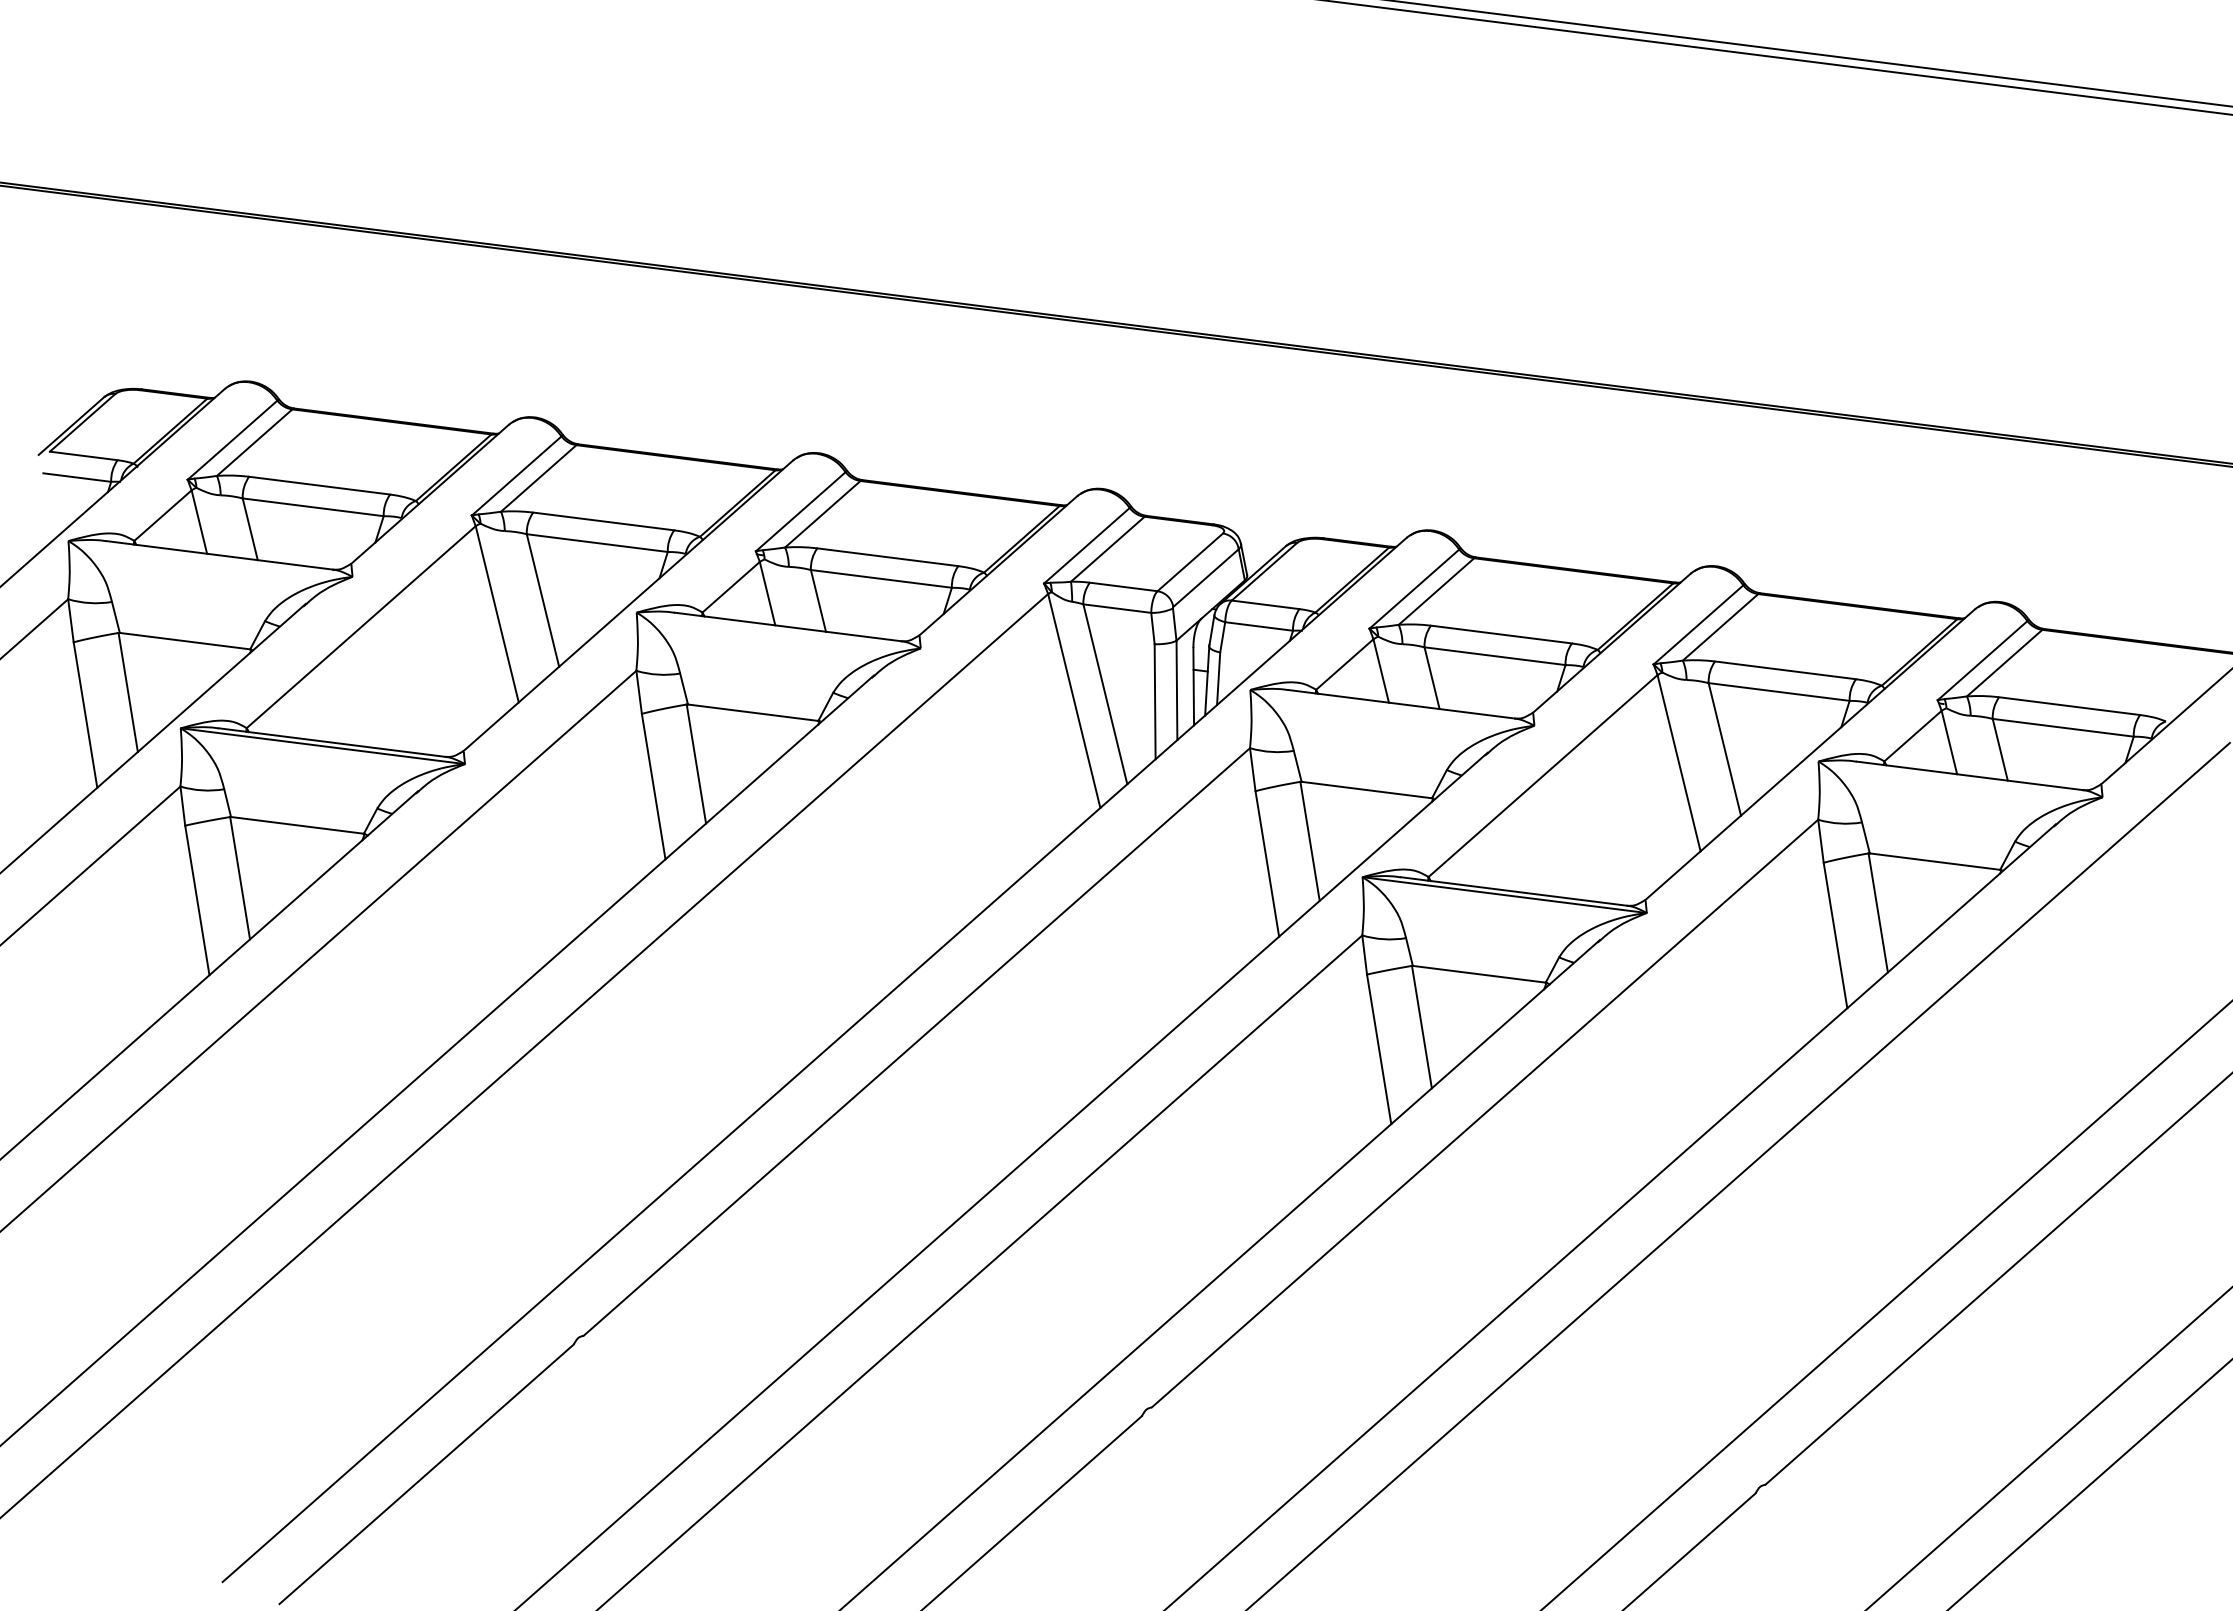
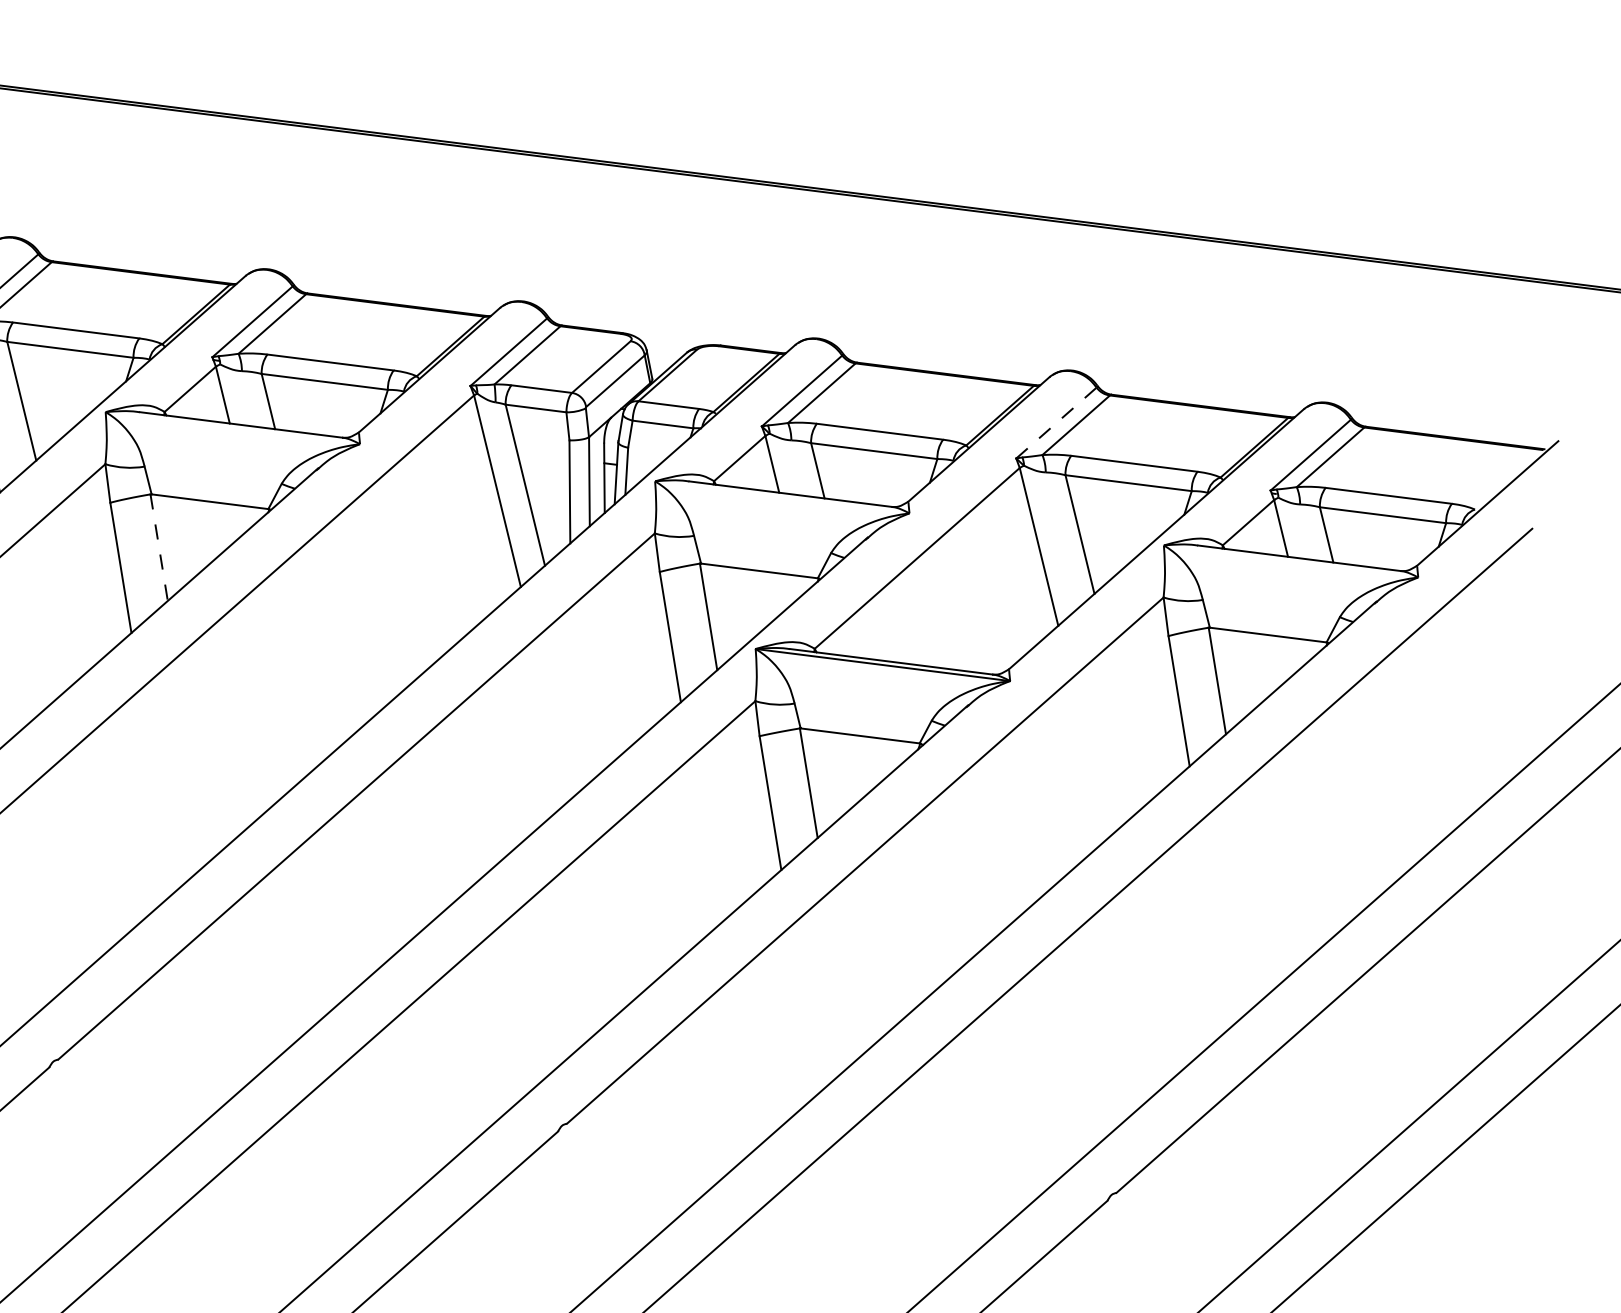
line: (1698, 624) -> (1056, 422), solid -> dashed
line: (696, 764) -> (159, 548), solid -> dashed

